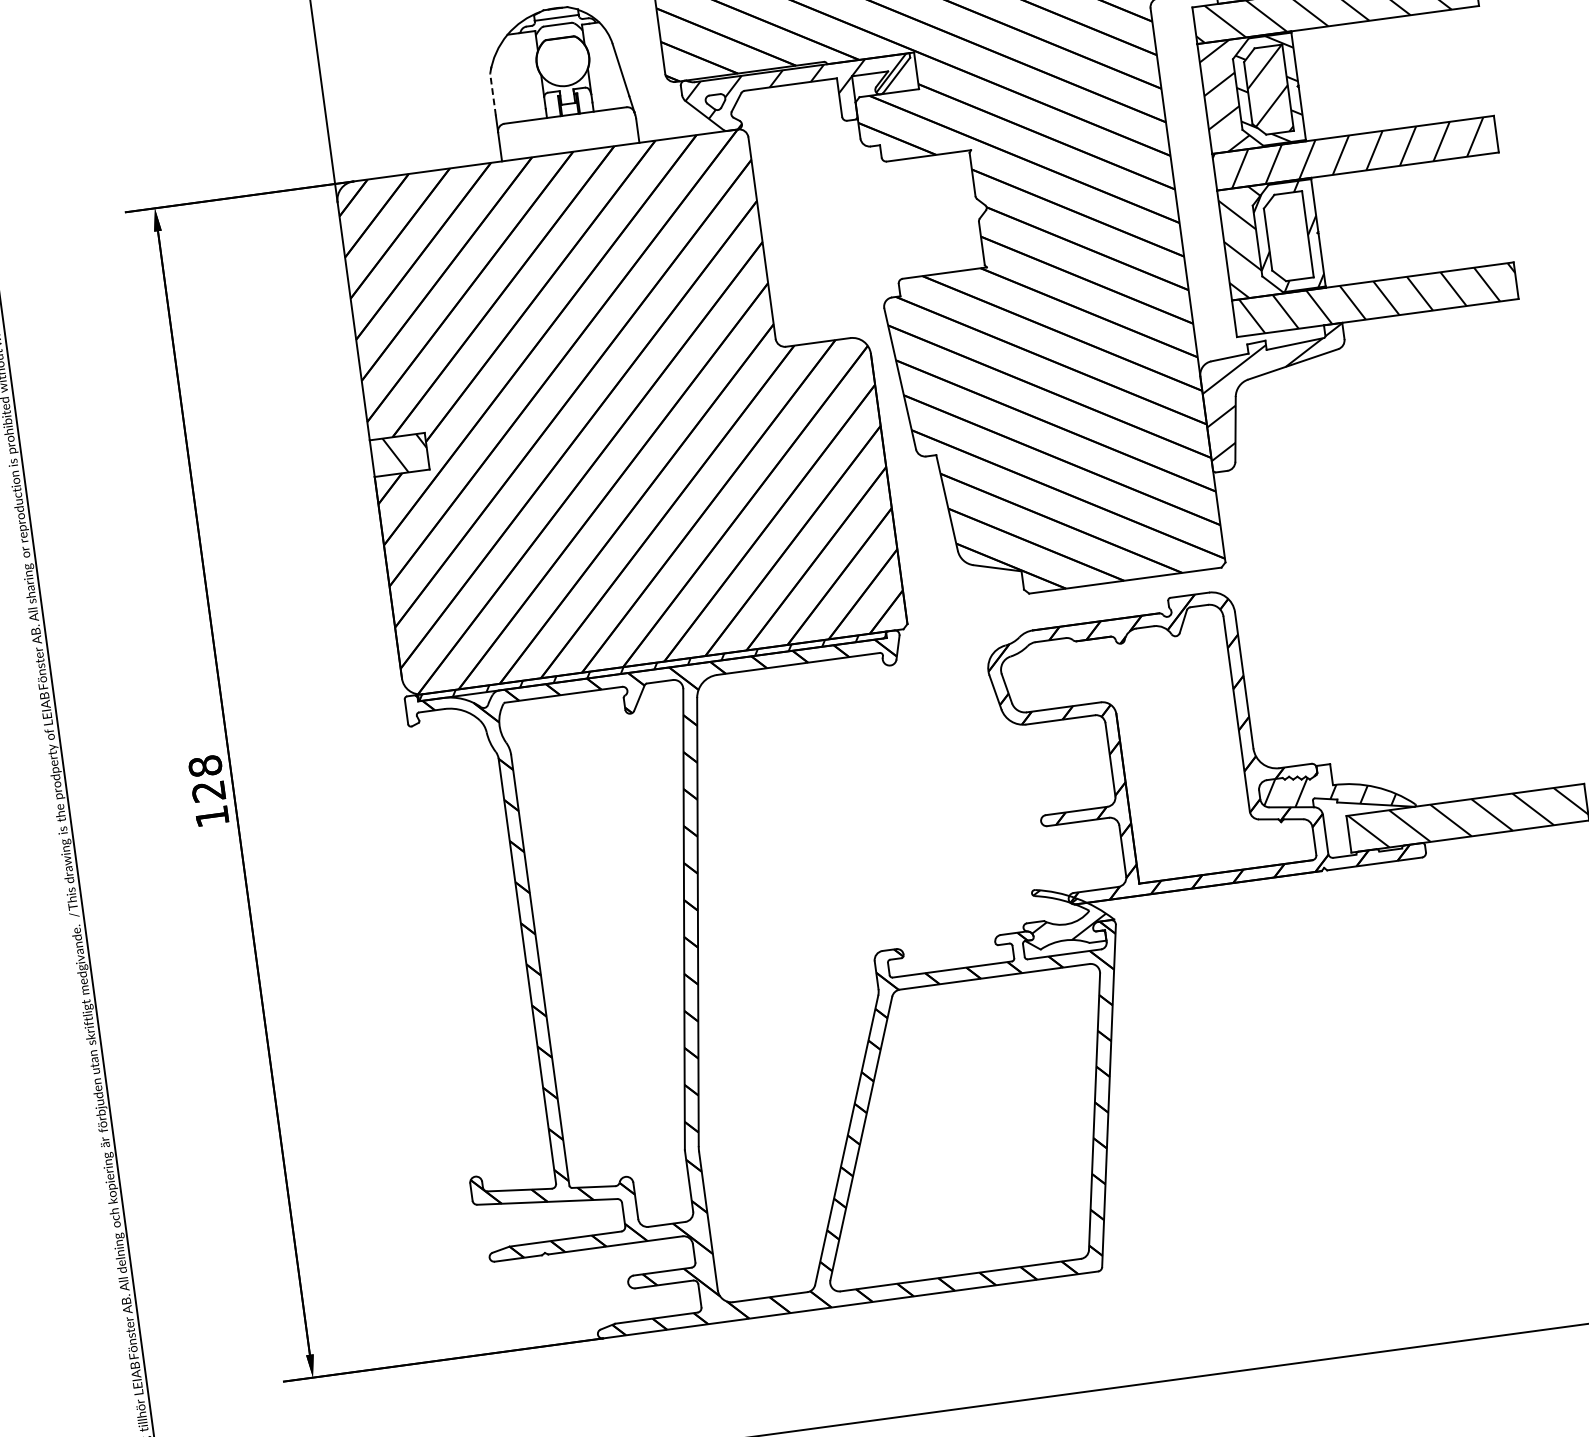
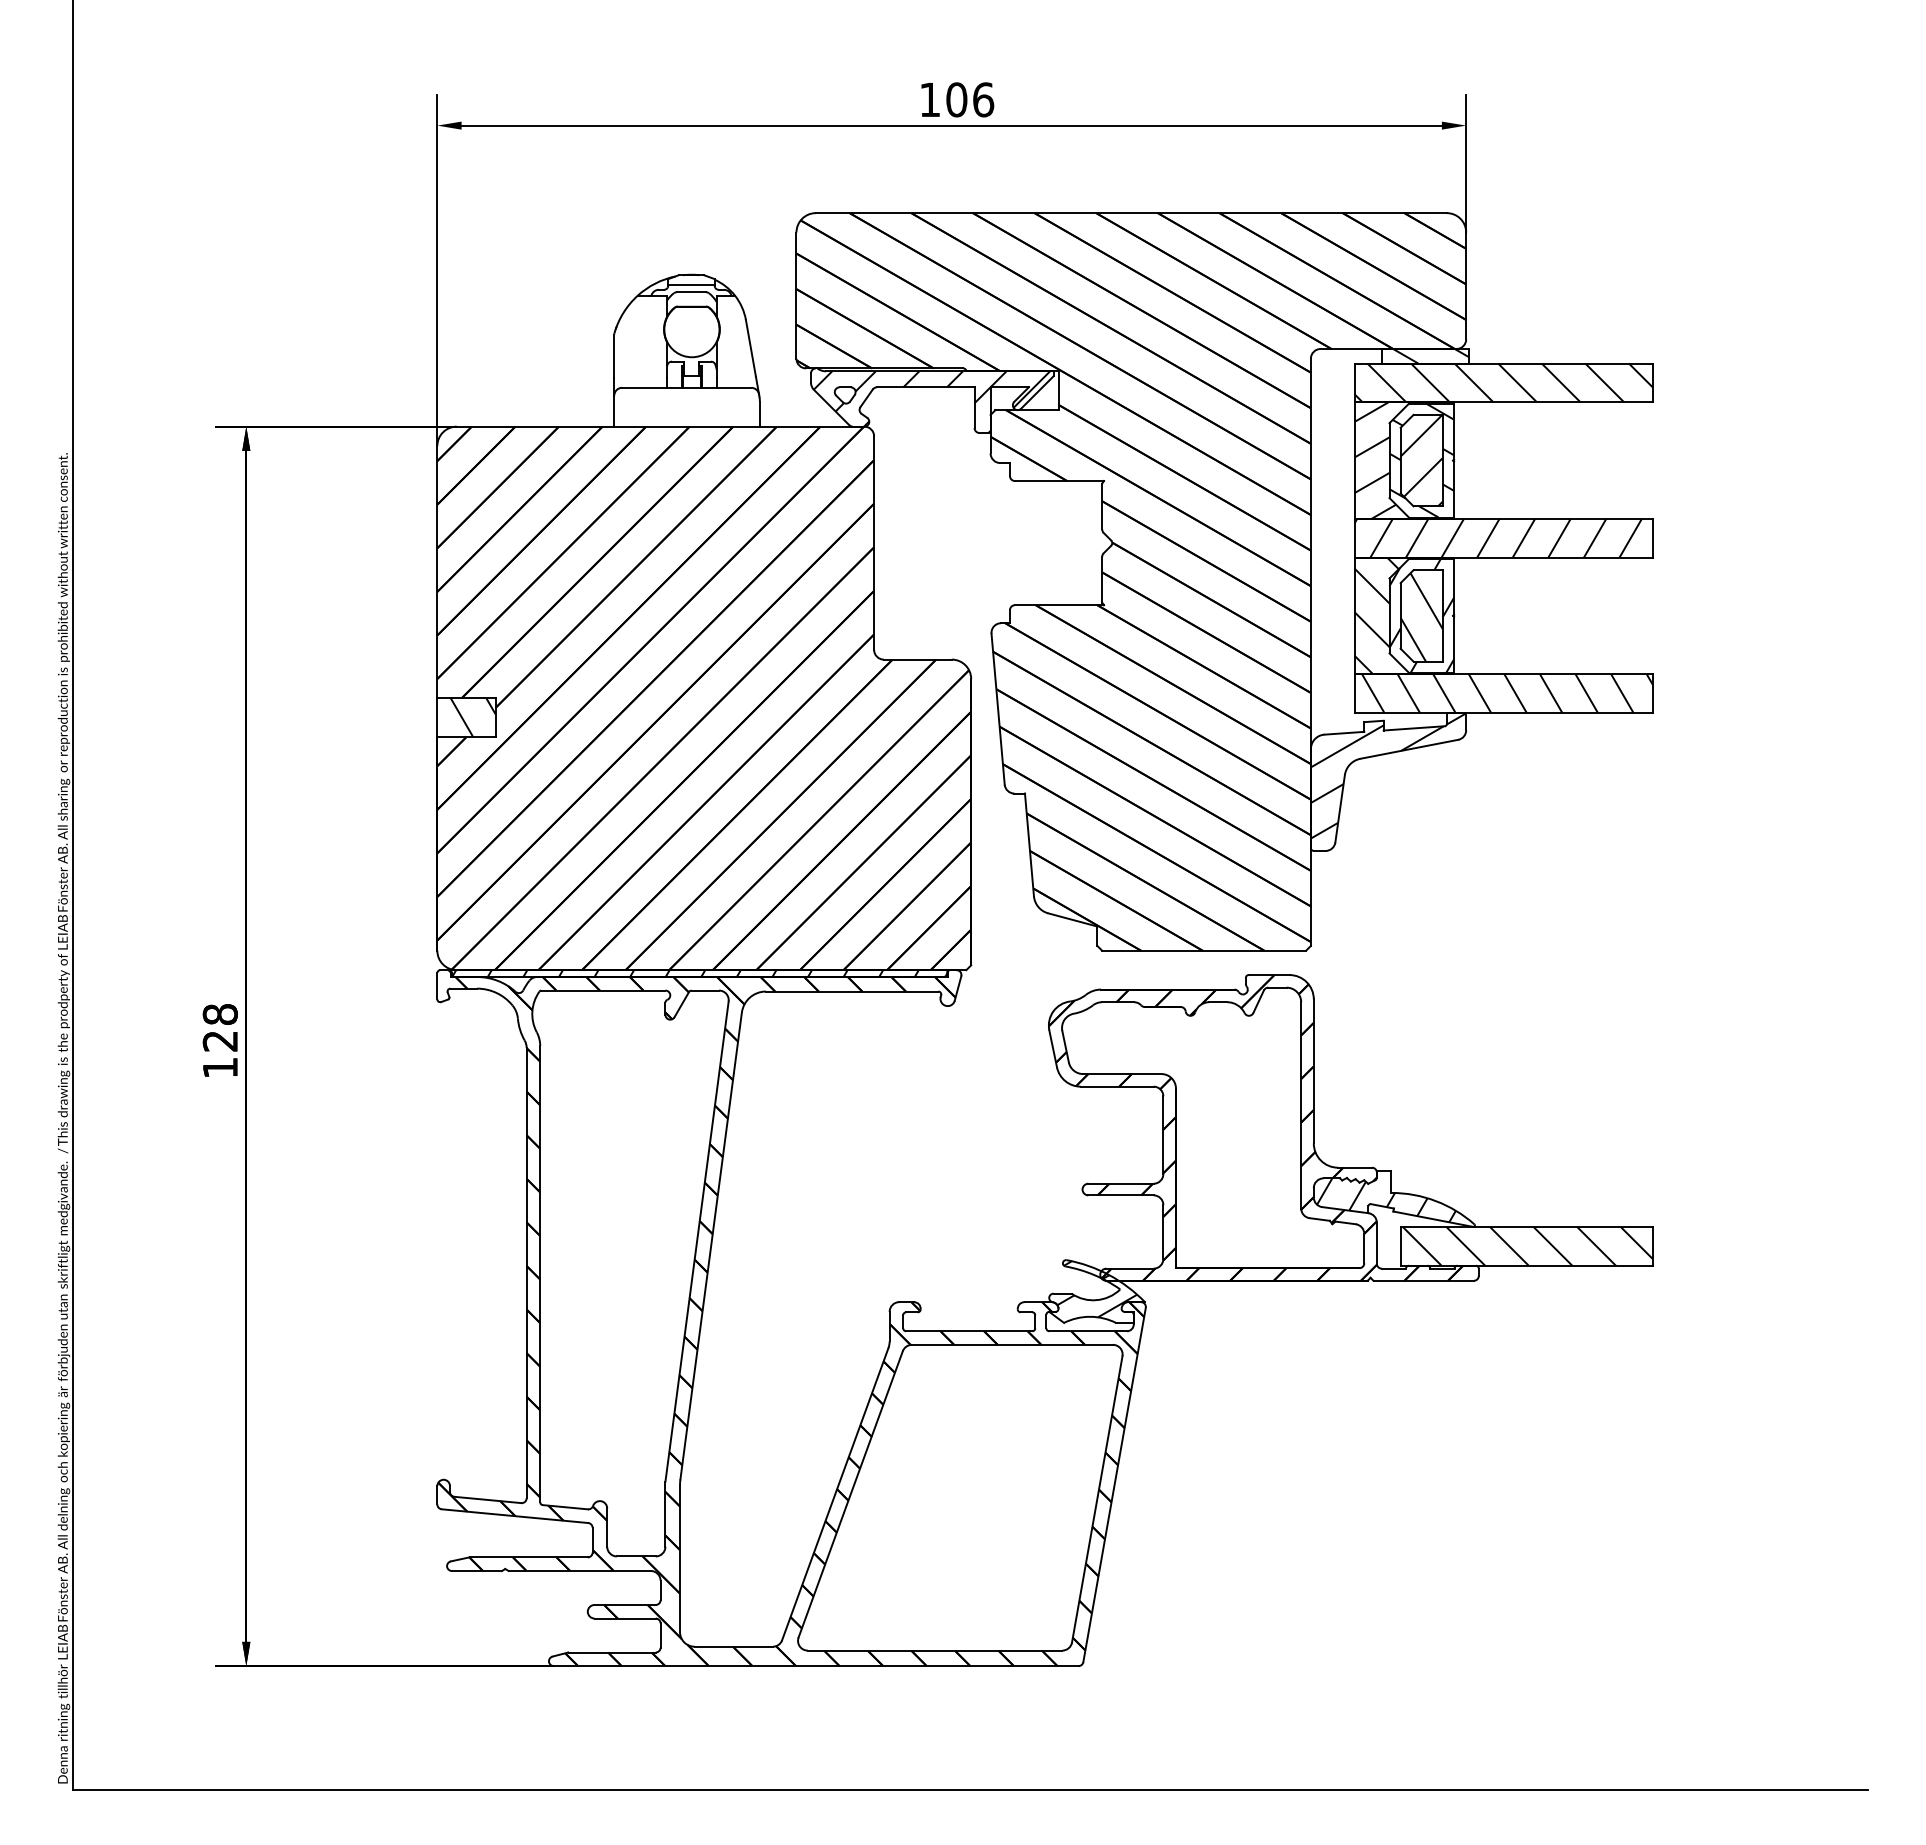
line: (493, 95) -> (614, 356), dashed -> solid
hatch: (1287, 238) -> (1421, 617), added

